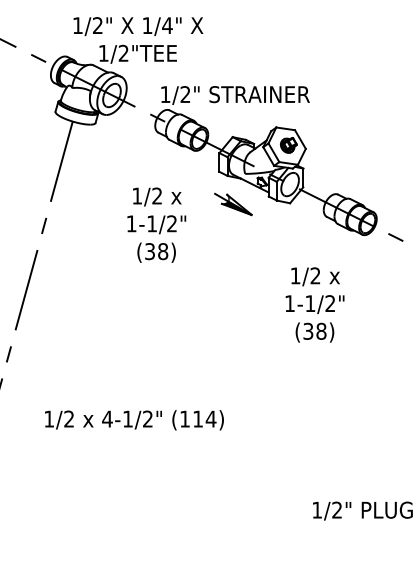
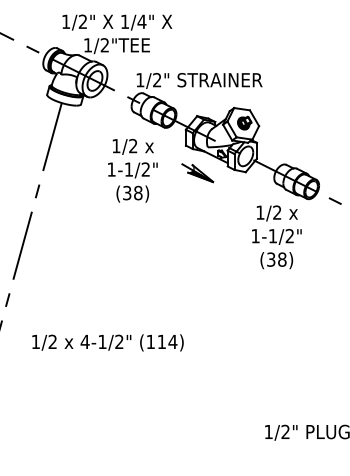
text: (156, 224) -> (132, 170), moved
text: (314, 305) -> (276, 237), moved
text: (133, 419) -> (107, 342), moved

